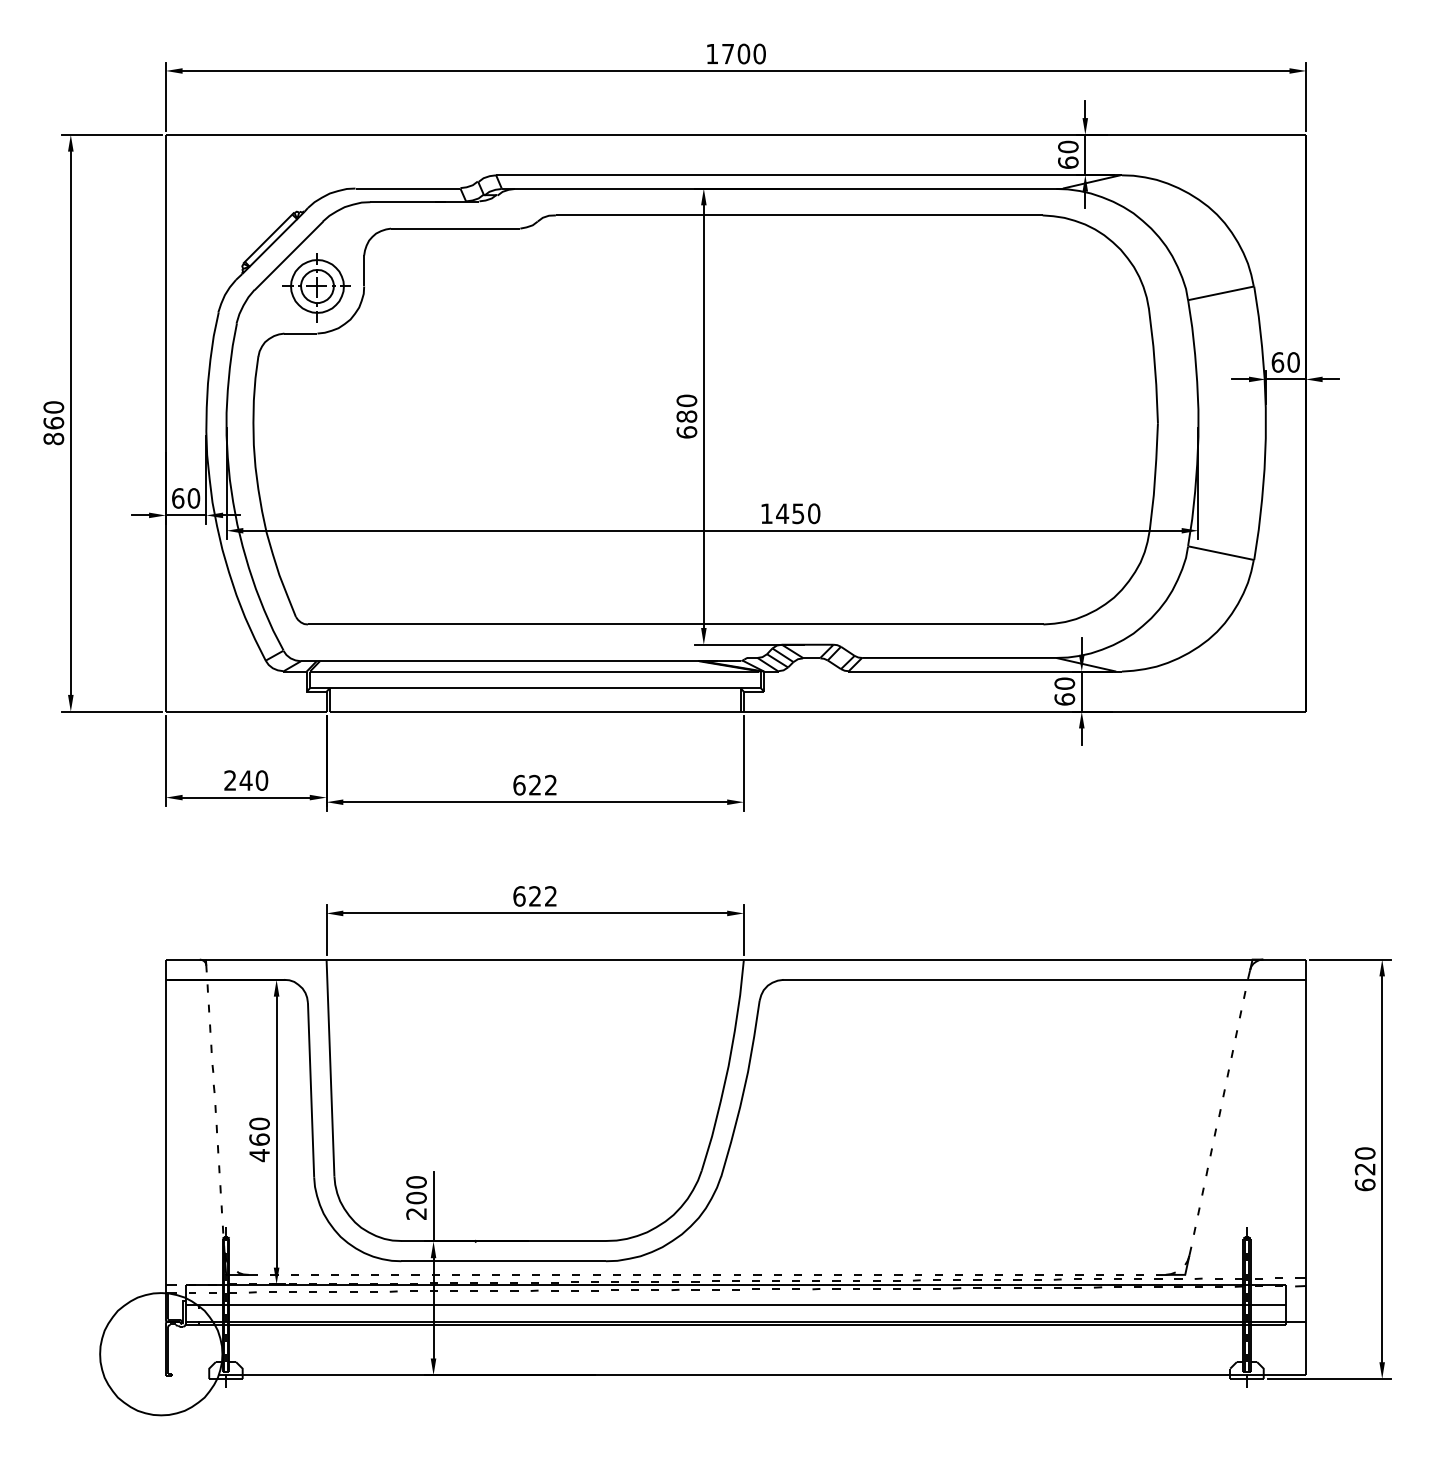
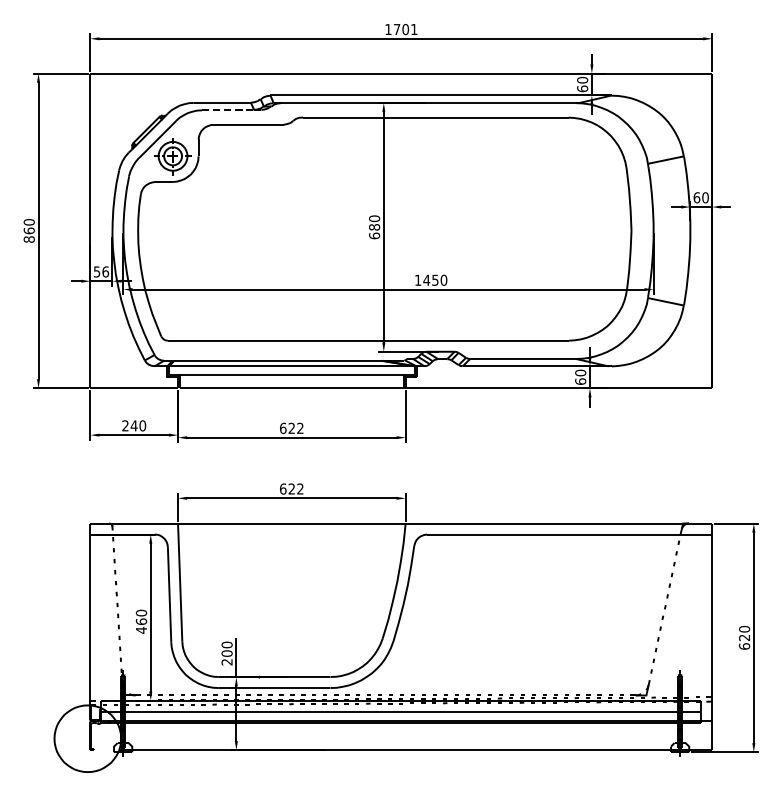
text: (760, 53) -> (414, 29), 1700 -> 1701
line: (419, 202) -> (228, 110), solid -> dashed
text: (186, 497) -> (101, 271), 60 -> 56

